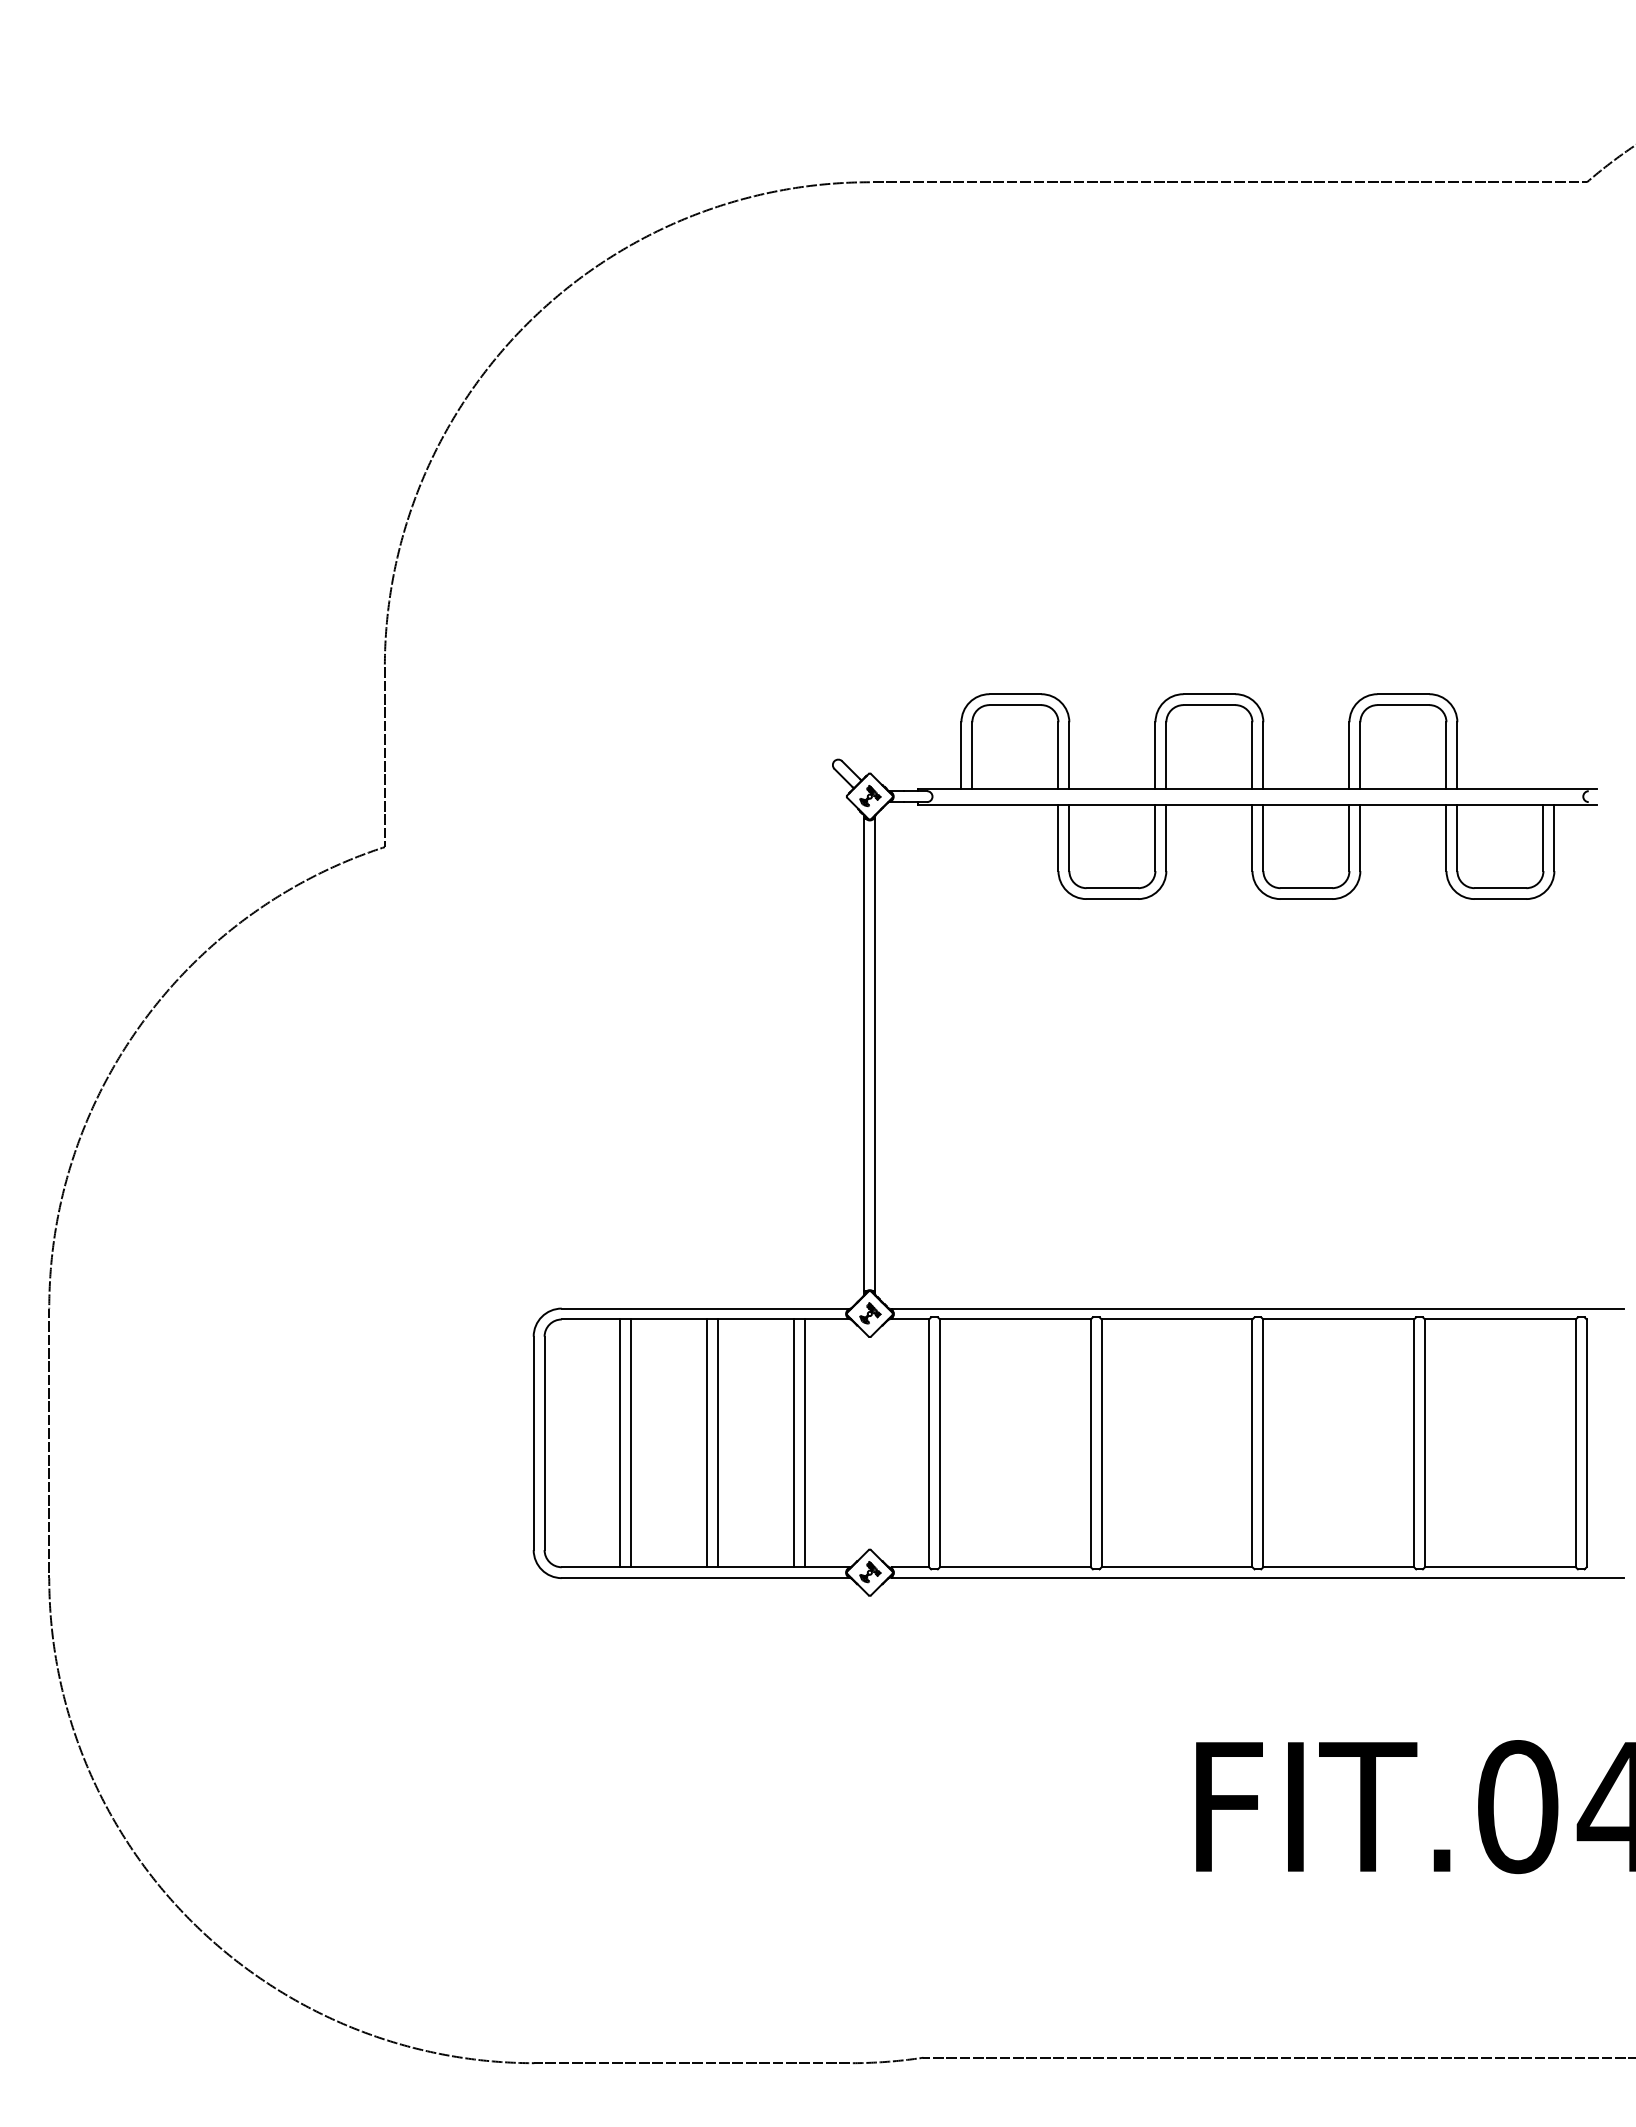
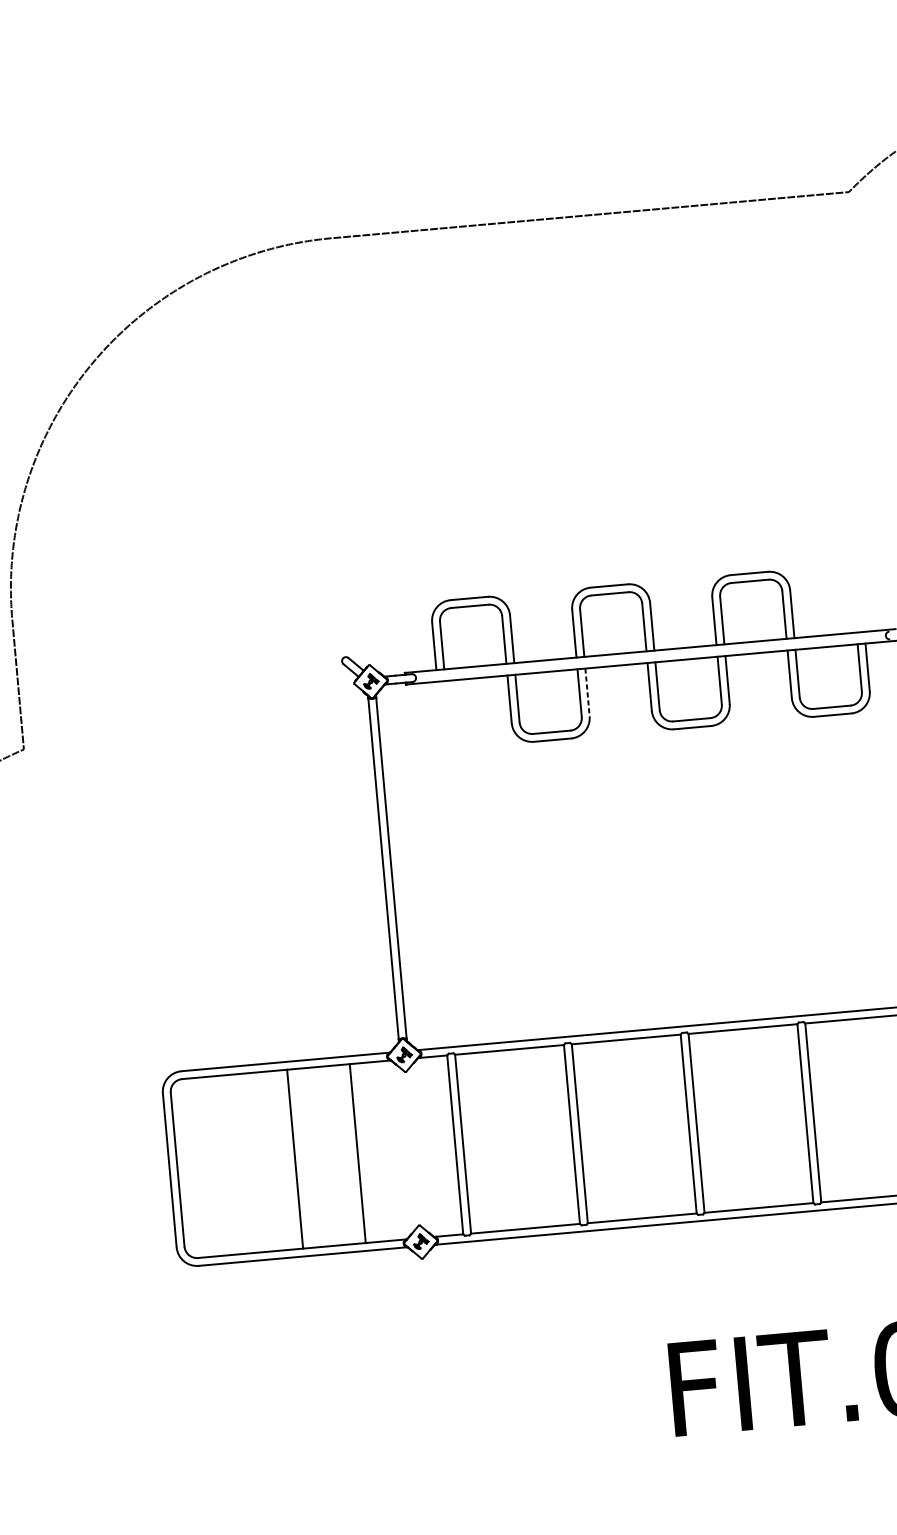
line: (1166, 838) -> (587, 692), solid -> dashed
line: (620, 1443) -> (232, 1164), removed
line: (631, 1443) -> (240, 1164), removed
line: (718, 1443) -> (303, 1158), removed
line: (804, 1443) -> (365, 1153), removed

